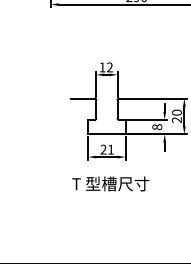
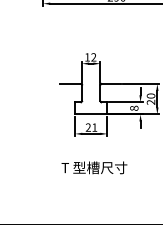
text: (110, 183) -> (94, 167), moved

